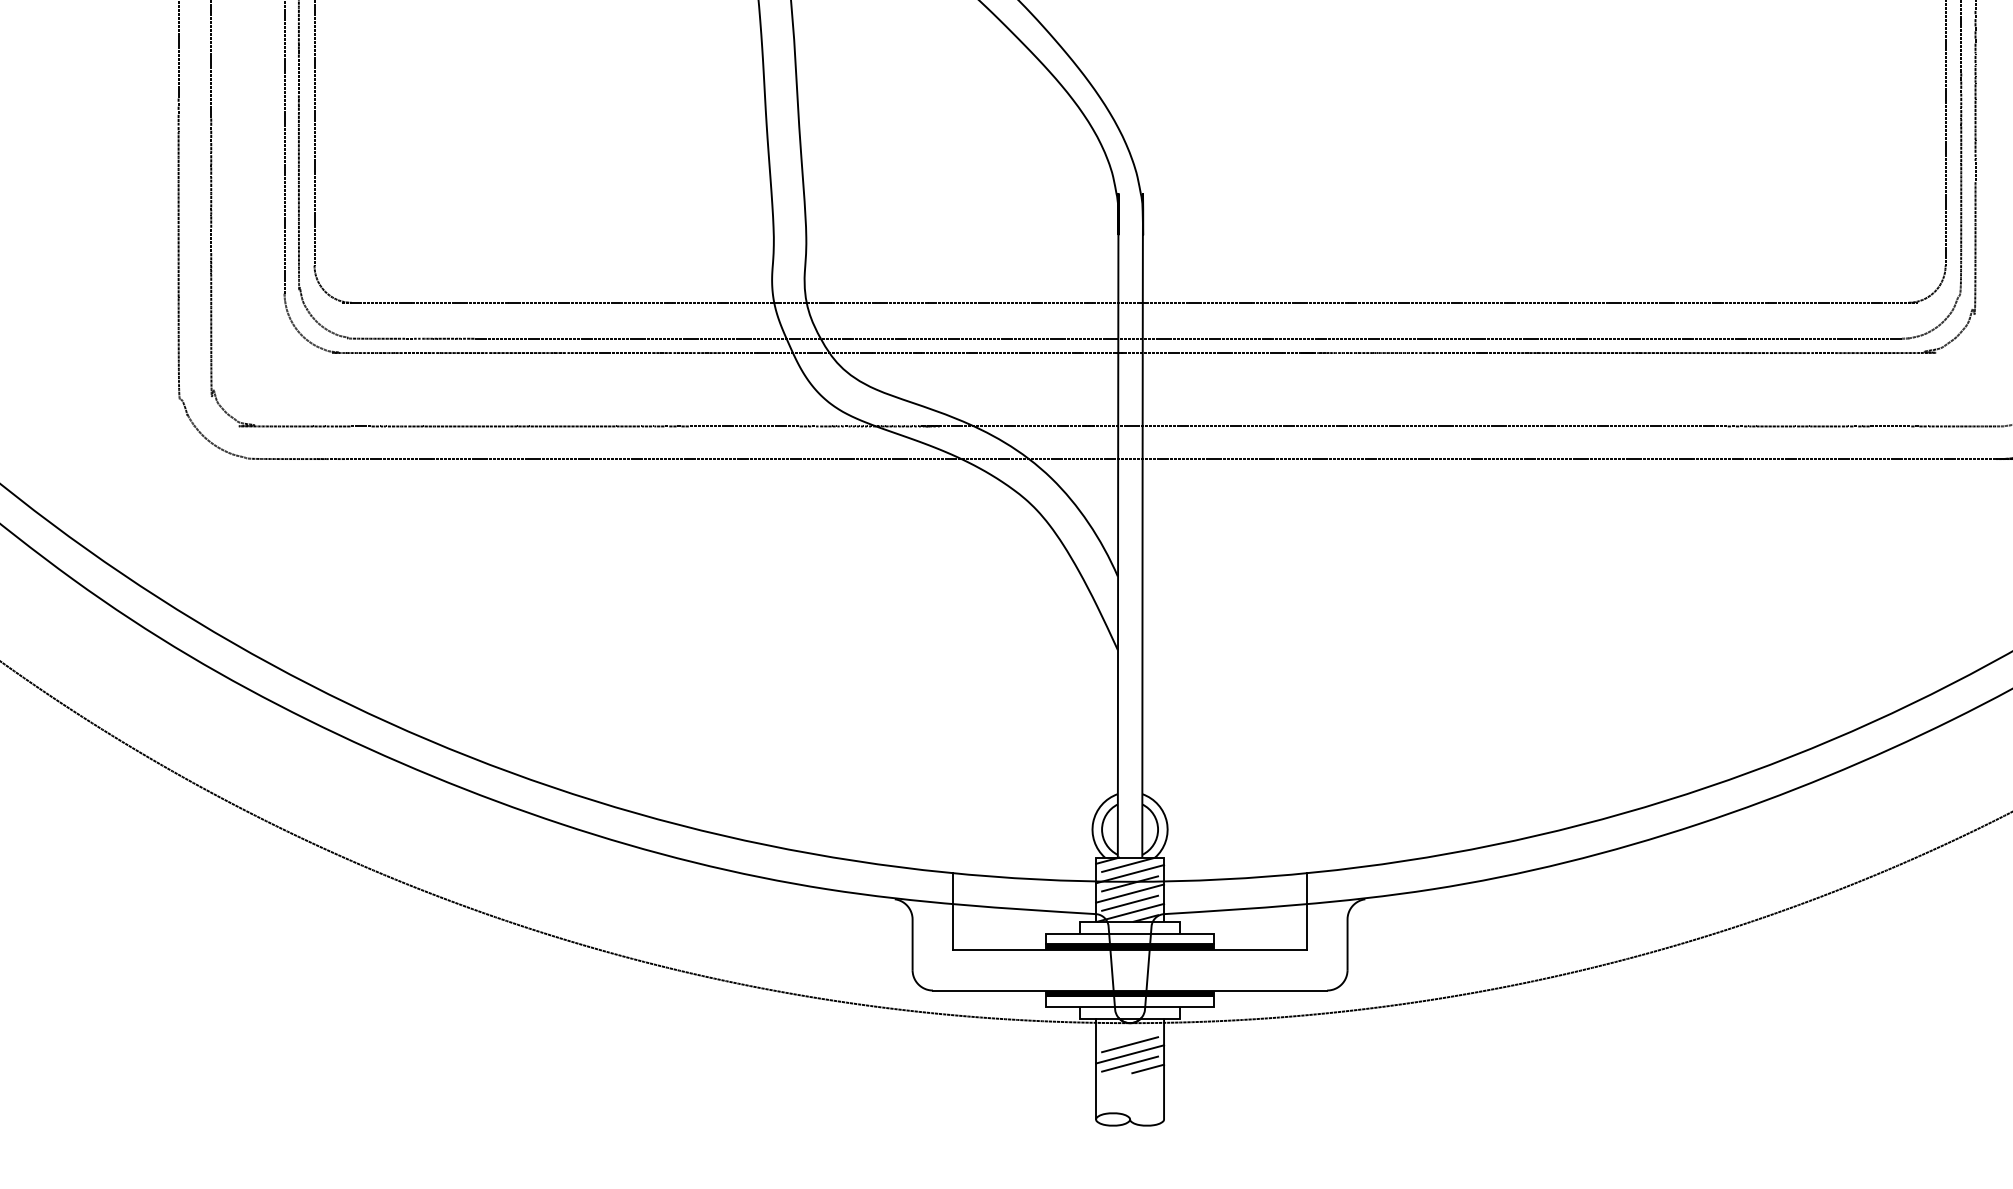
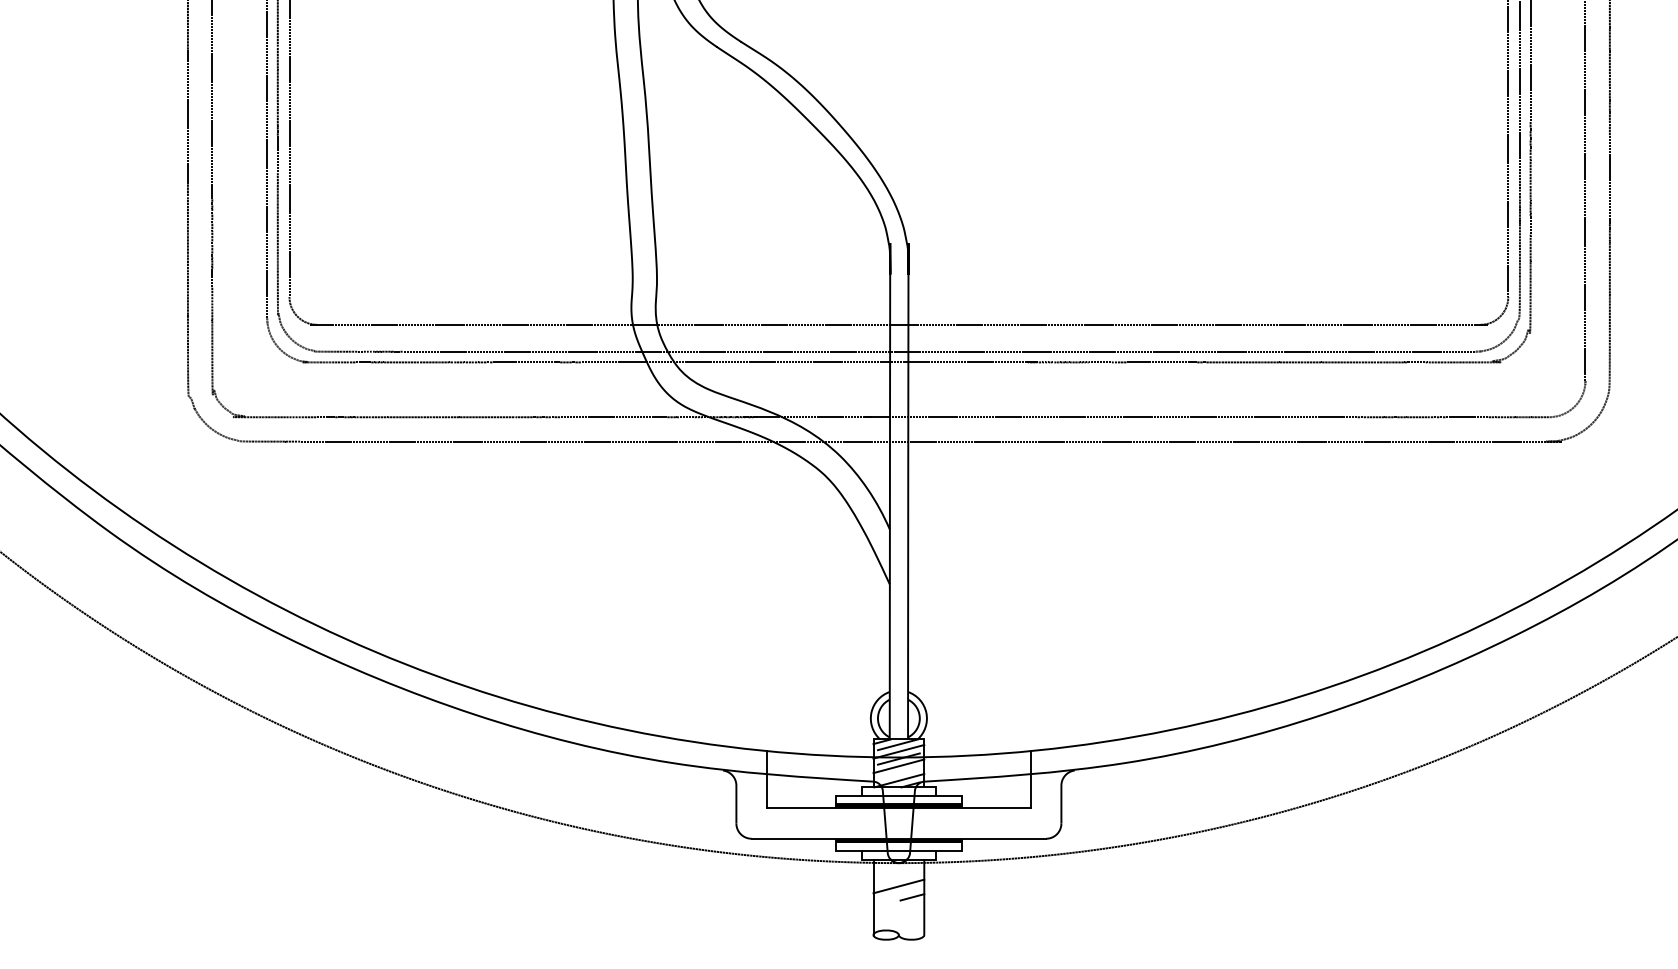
line: (1129, 903) -> (898, 773), removed
line: (1129, 1043) -> (898, 878), removed
line: (1129, 1063) -> (898, 893), removed

